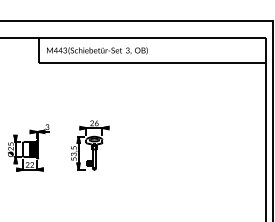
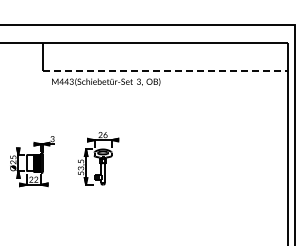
text: (97, 50) -> (106, 81), moved
line: (153, 63) -> (166, 70), solid -> dashed

